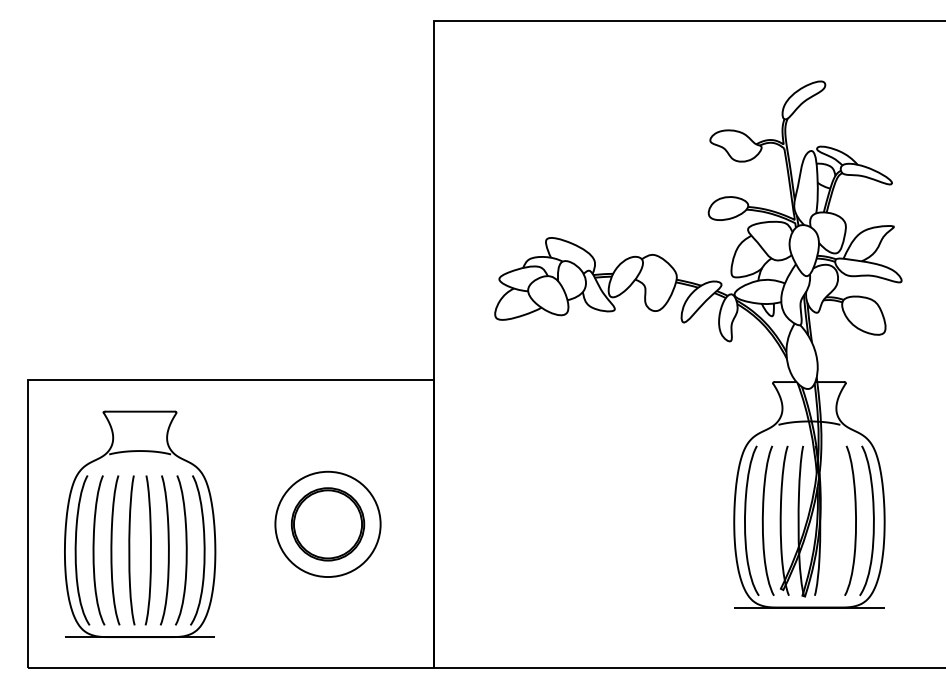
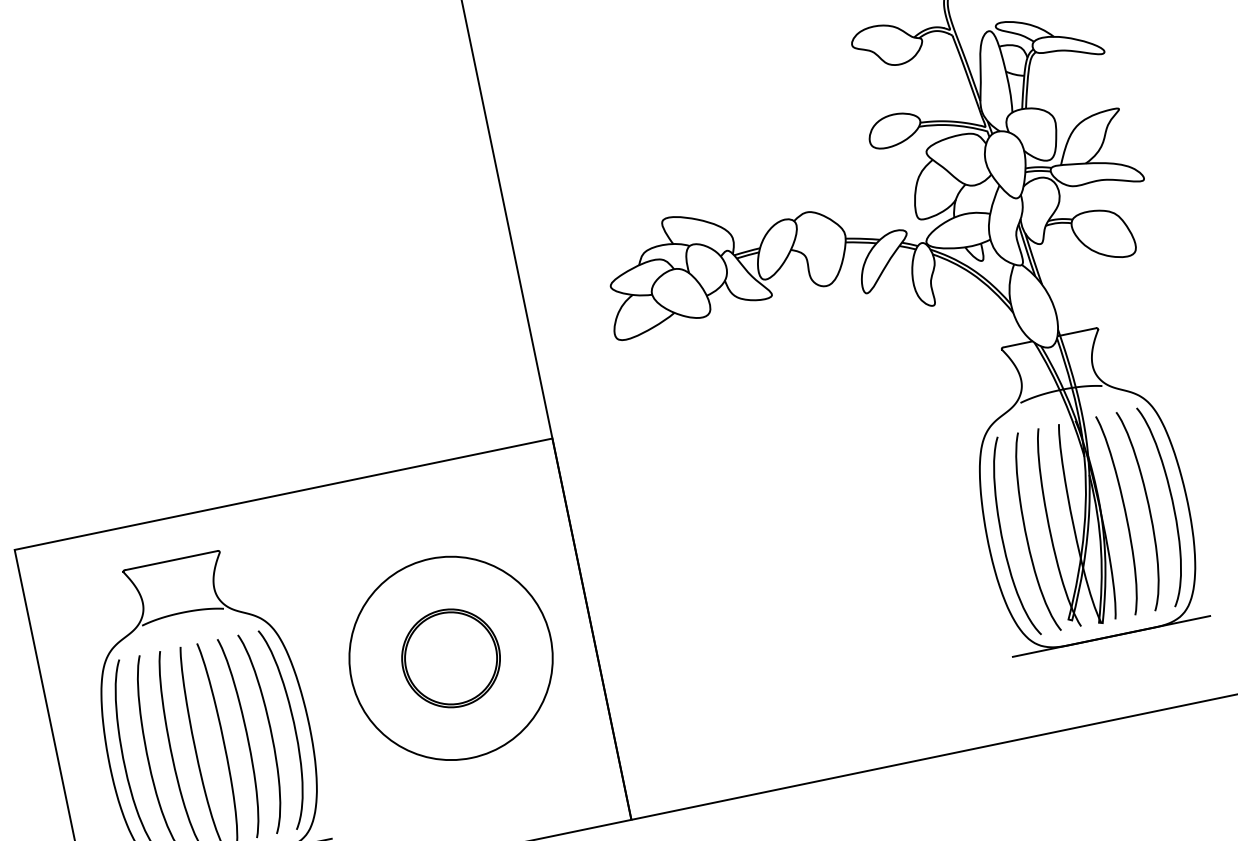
curve: (837, 520) -> (1124, 513), added
circle: (327, 524) -> (450, 658), size x1.43

